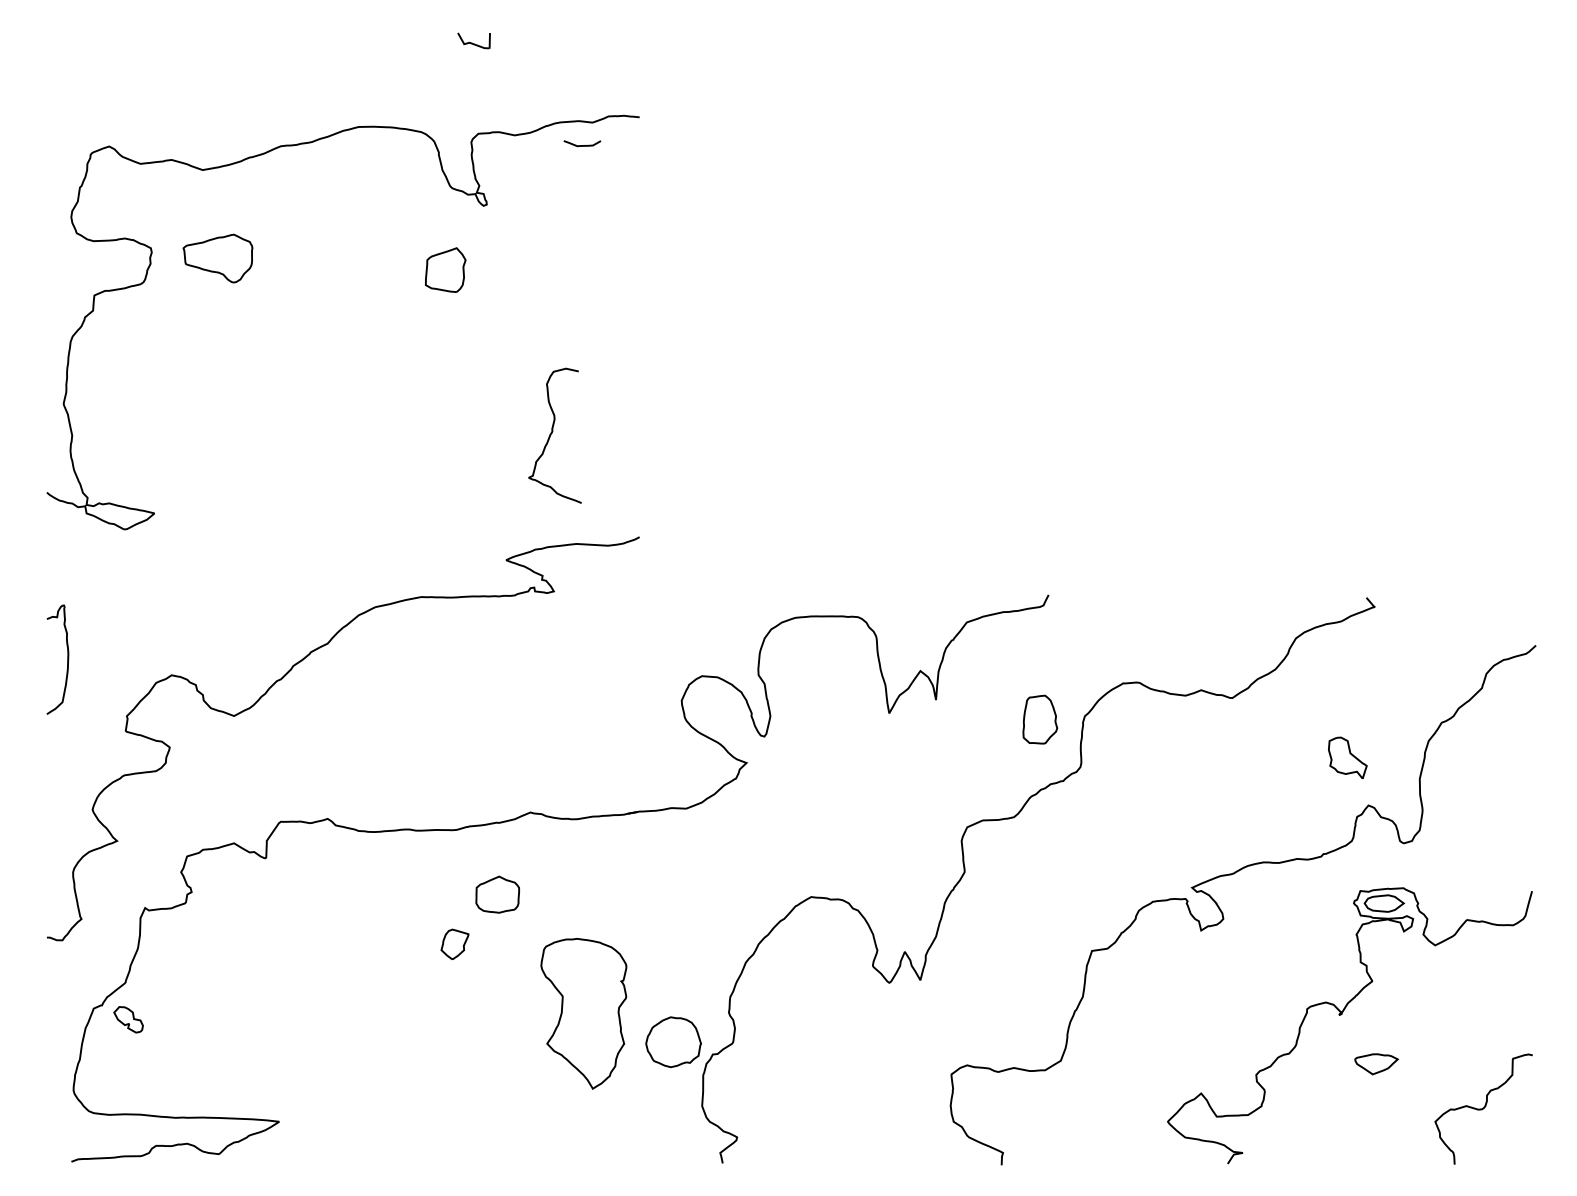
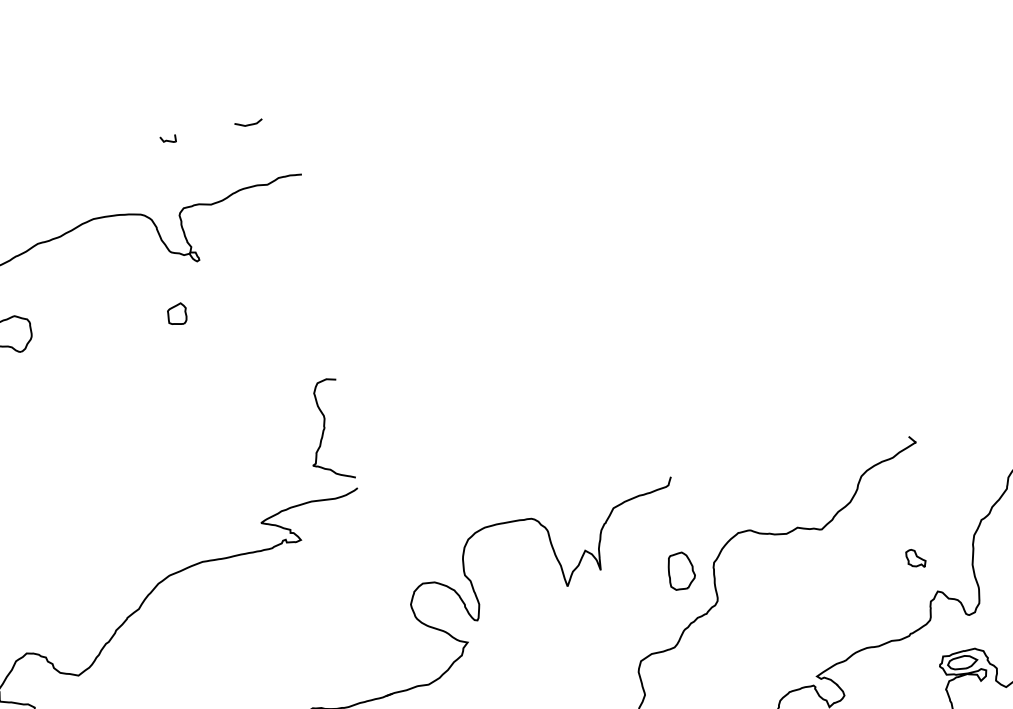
part: (474, 40) -> (168, 139), size x0.62
curve: (582, 145) -> (249, 124), moved
part: (445, 269) -> (177, 314), size x0.62
curve: (552, 433) -> (324, 429), moved
part: (1347, 757) -> (915, 558), size x0.62

